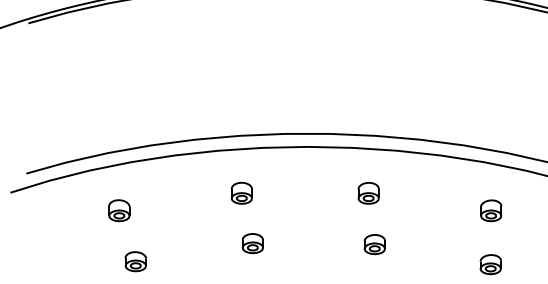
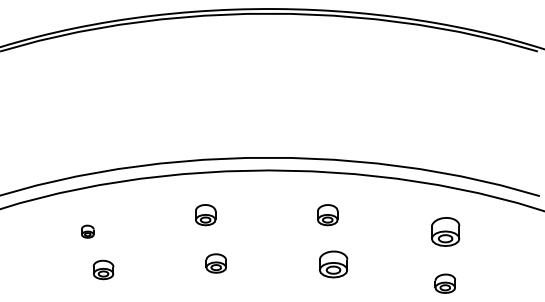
part: (119, 210) -> (87, 231), size x0.6
part: (490, 210) -> (445, 231), size x1.4
part: (374, 244) -> (333, 264), size x1.4
part: (135, 261) -> (103, 269), moved

